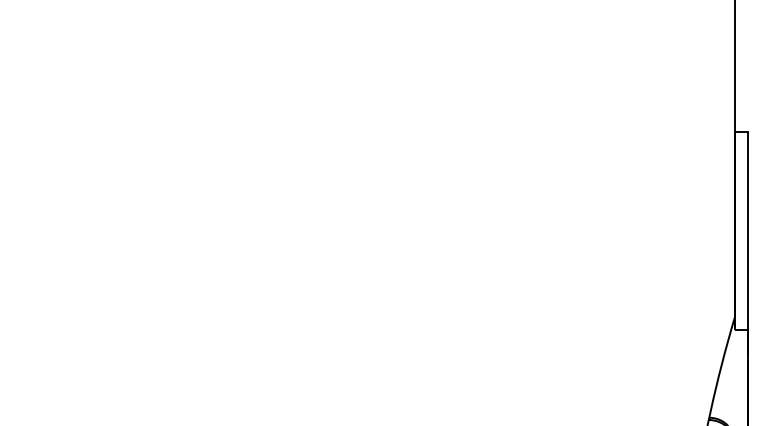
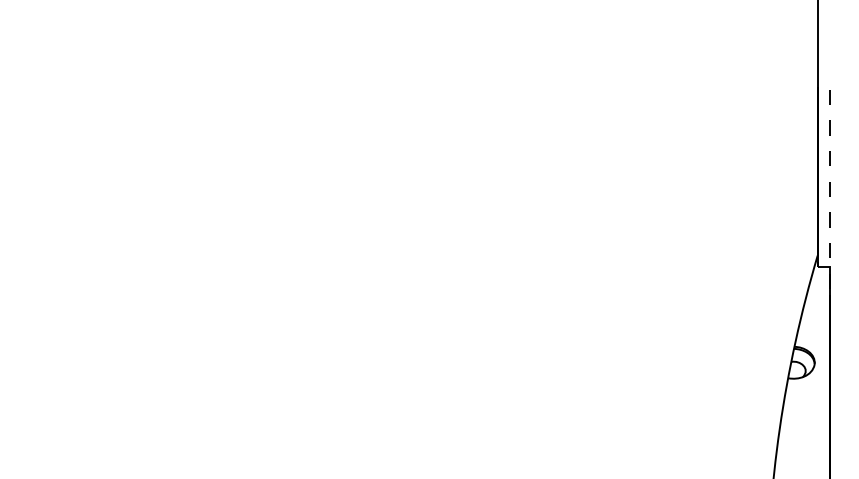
line: (747, 234) -> (829, 180), solid -> dashed

